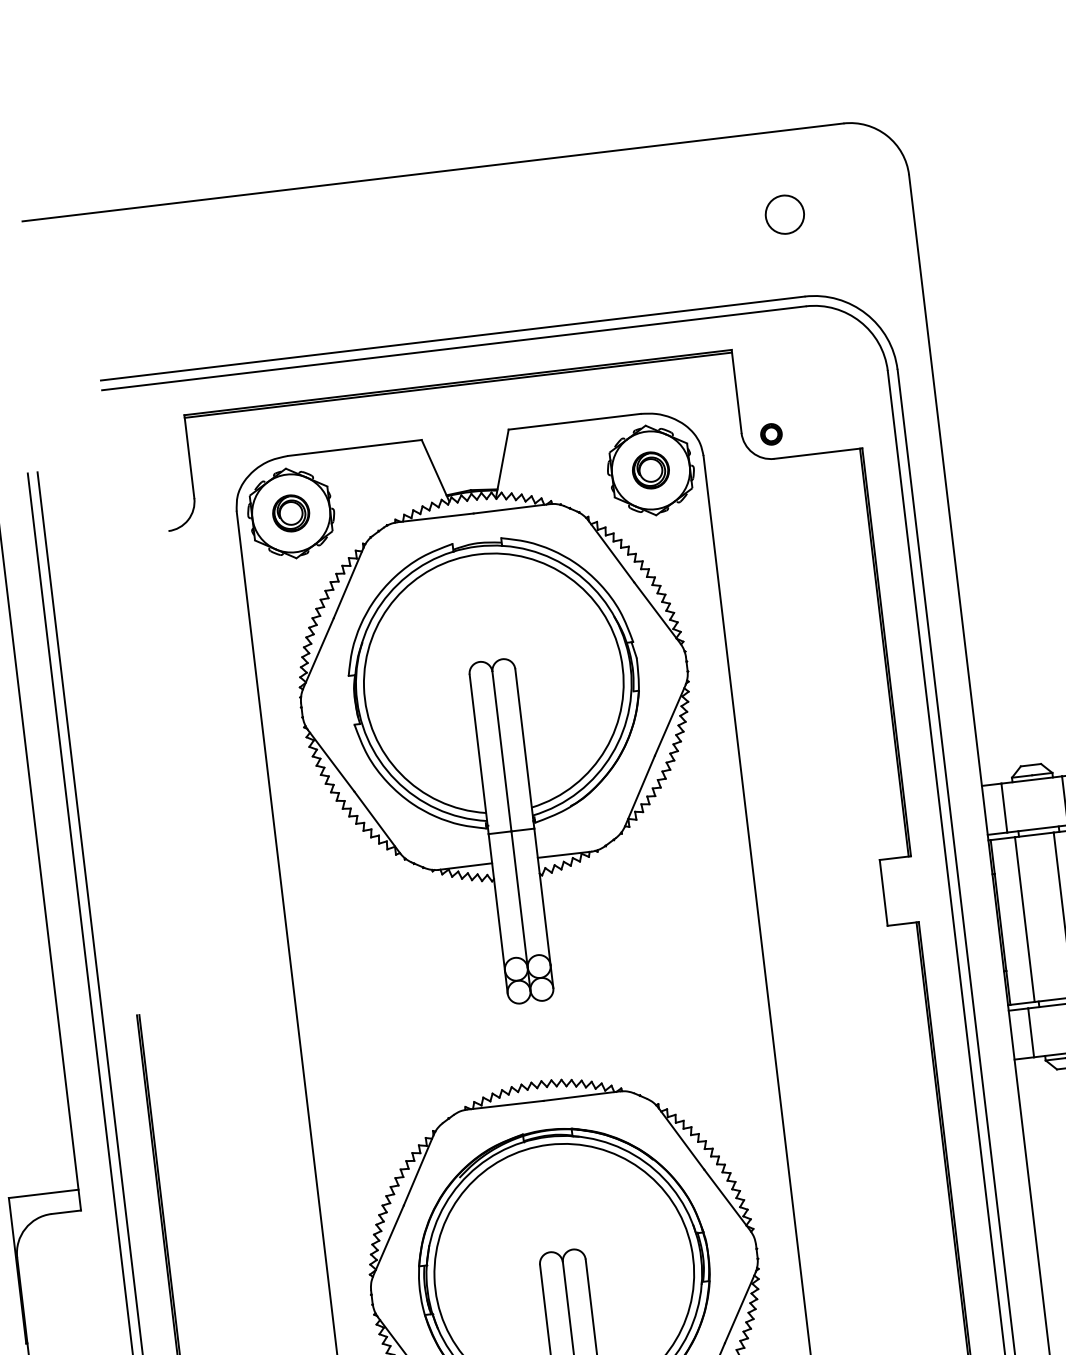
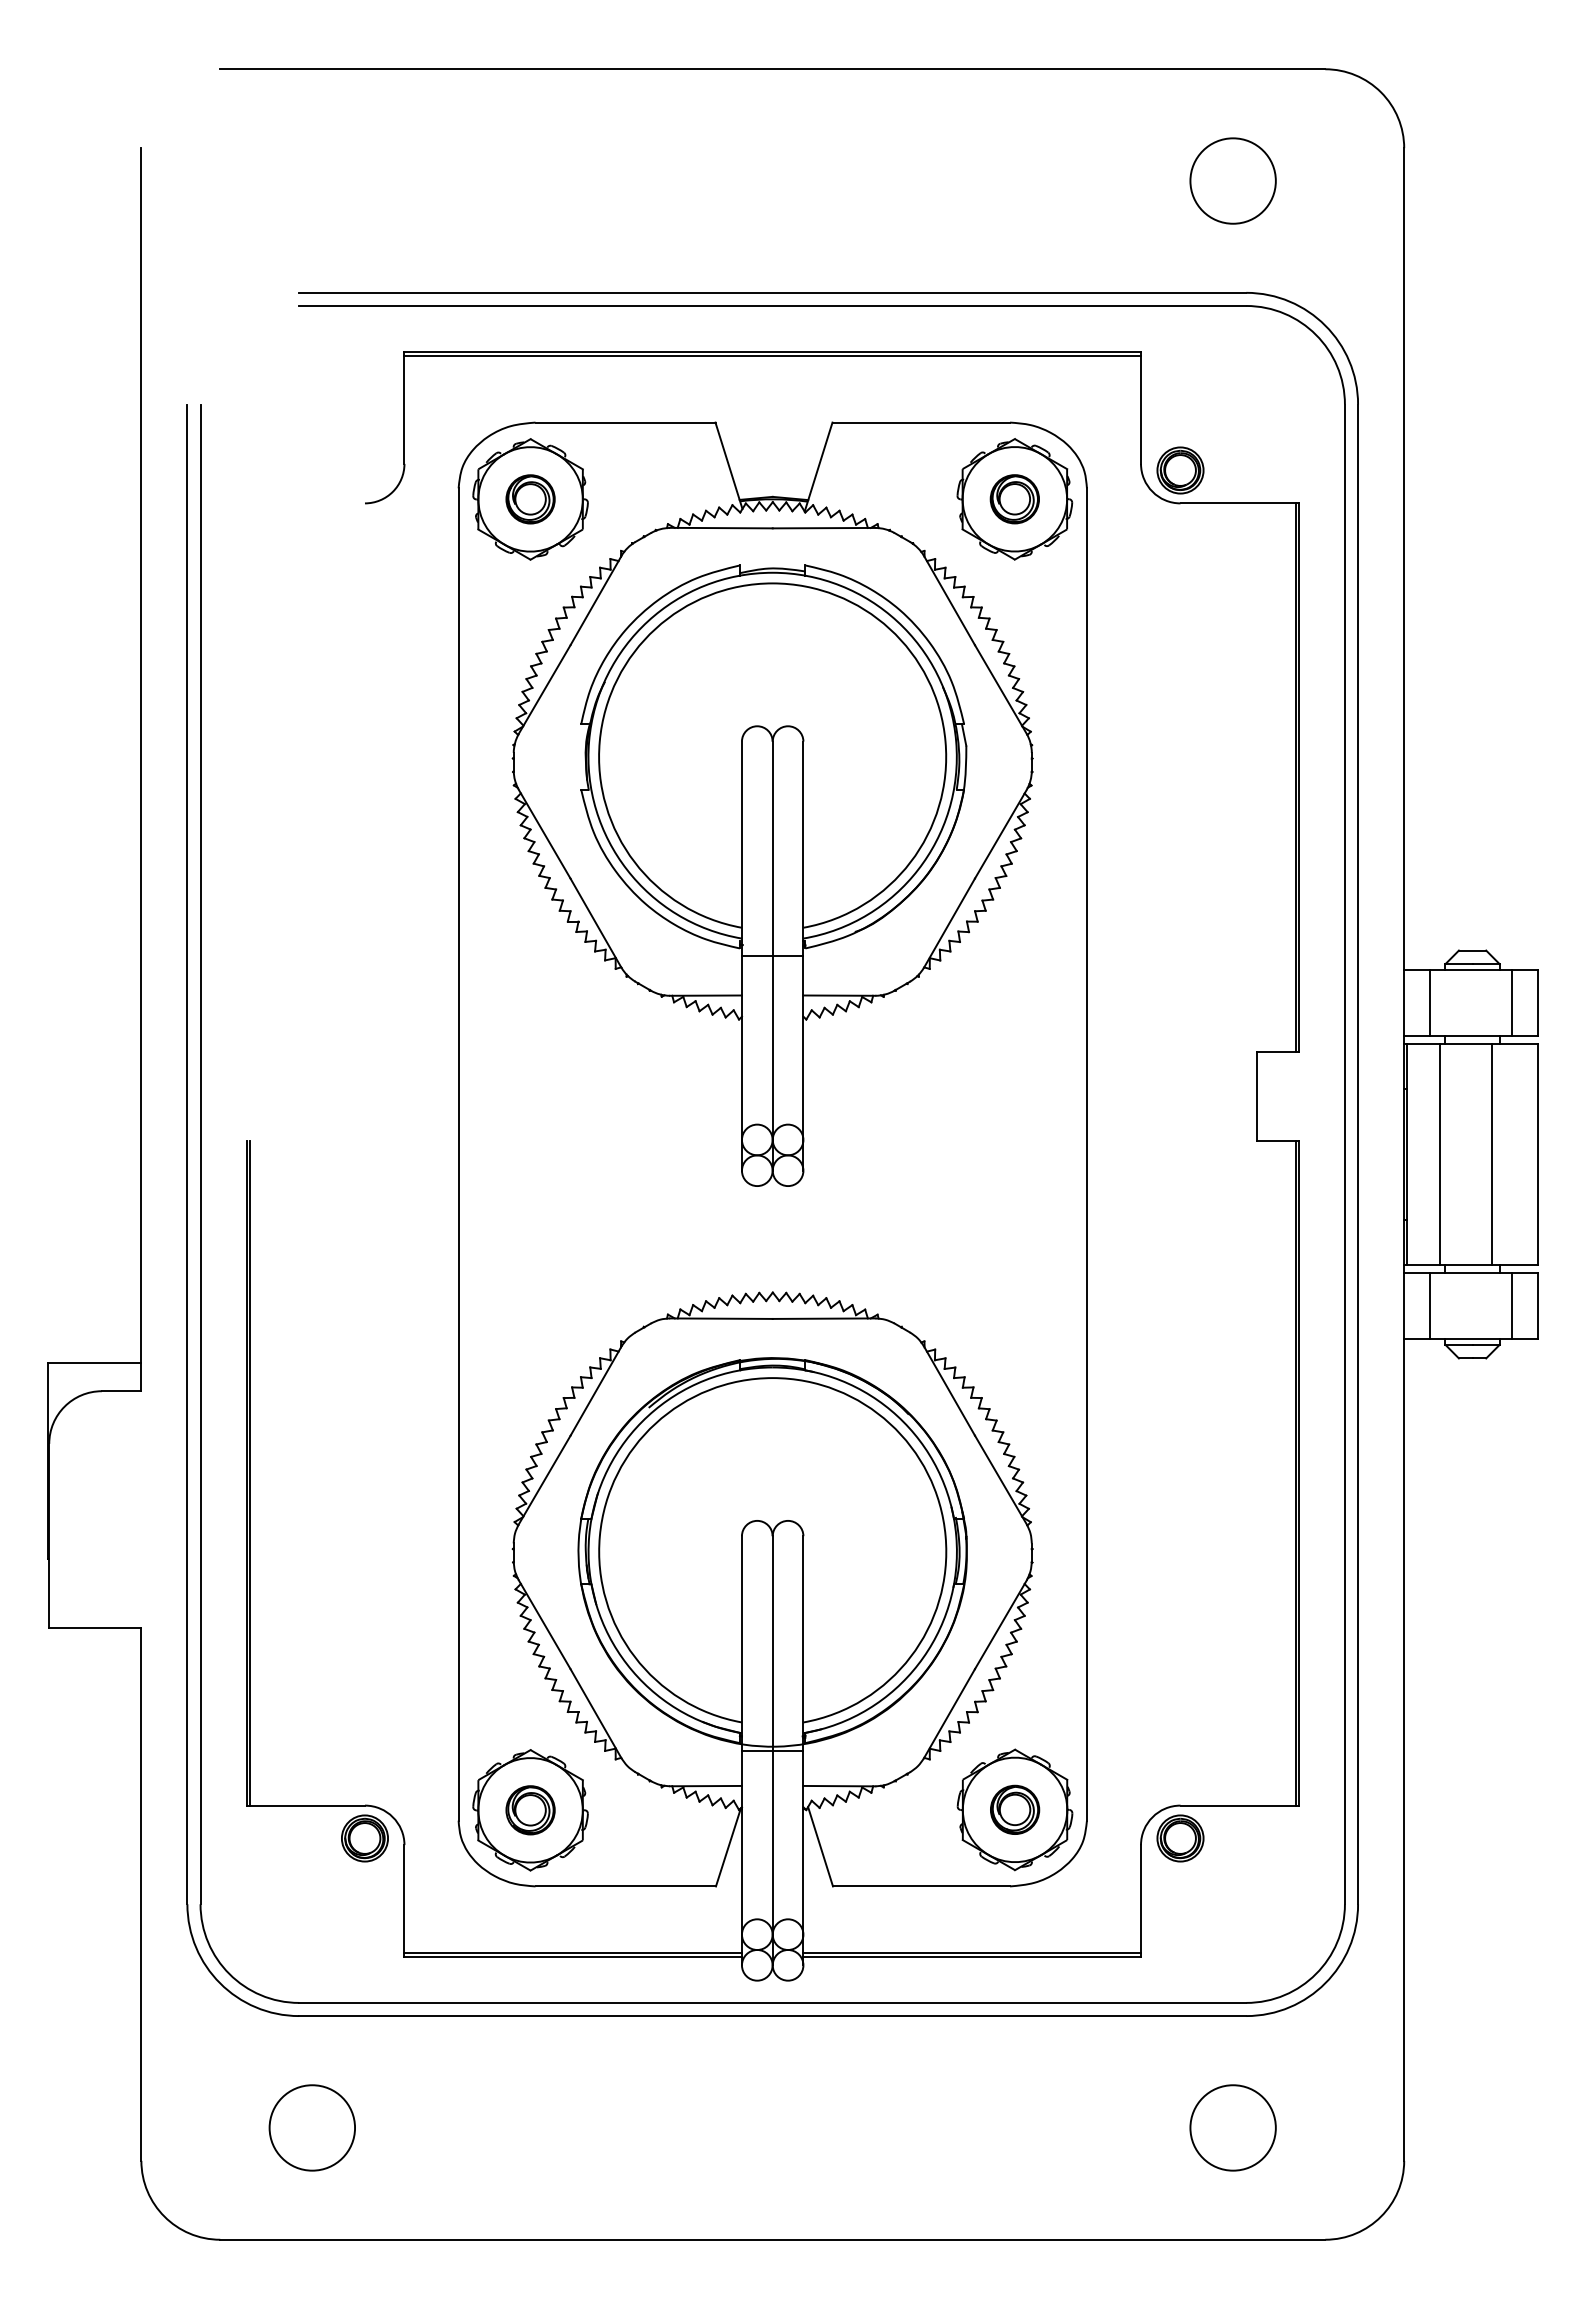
circle: (784, 214) -> (1232, 180), size x1.67
part: (771, 434) -> (1180, 470), size x1.67

